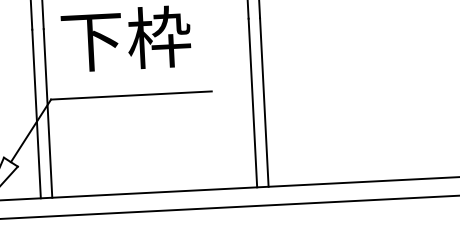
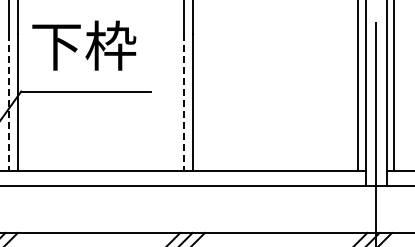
line: (252, 104) -> (183, 103), solid -> dashed
line: (36, 115) -> (8, 103), solid -> dashed

